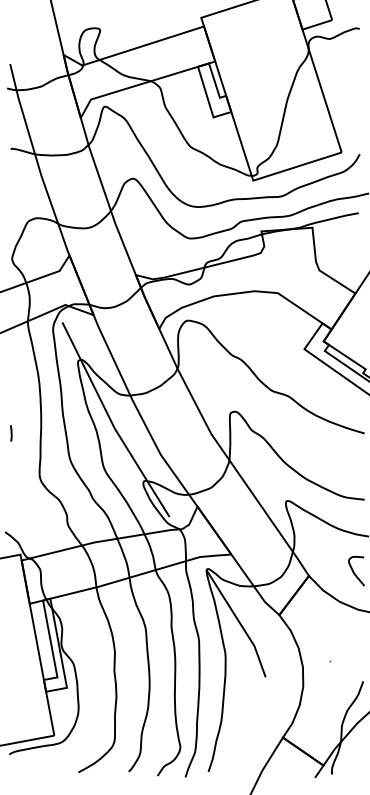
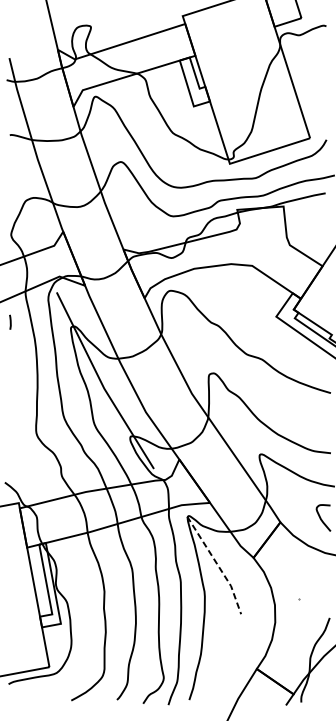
line: (10, 433) -> (9, 322), moved
line: (239, 622) -> (217, 564), solid -> dashed

